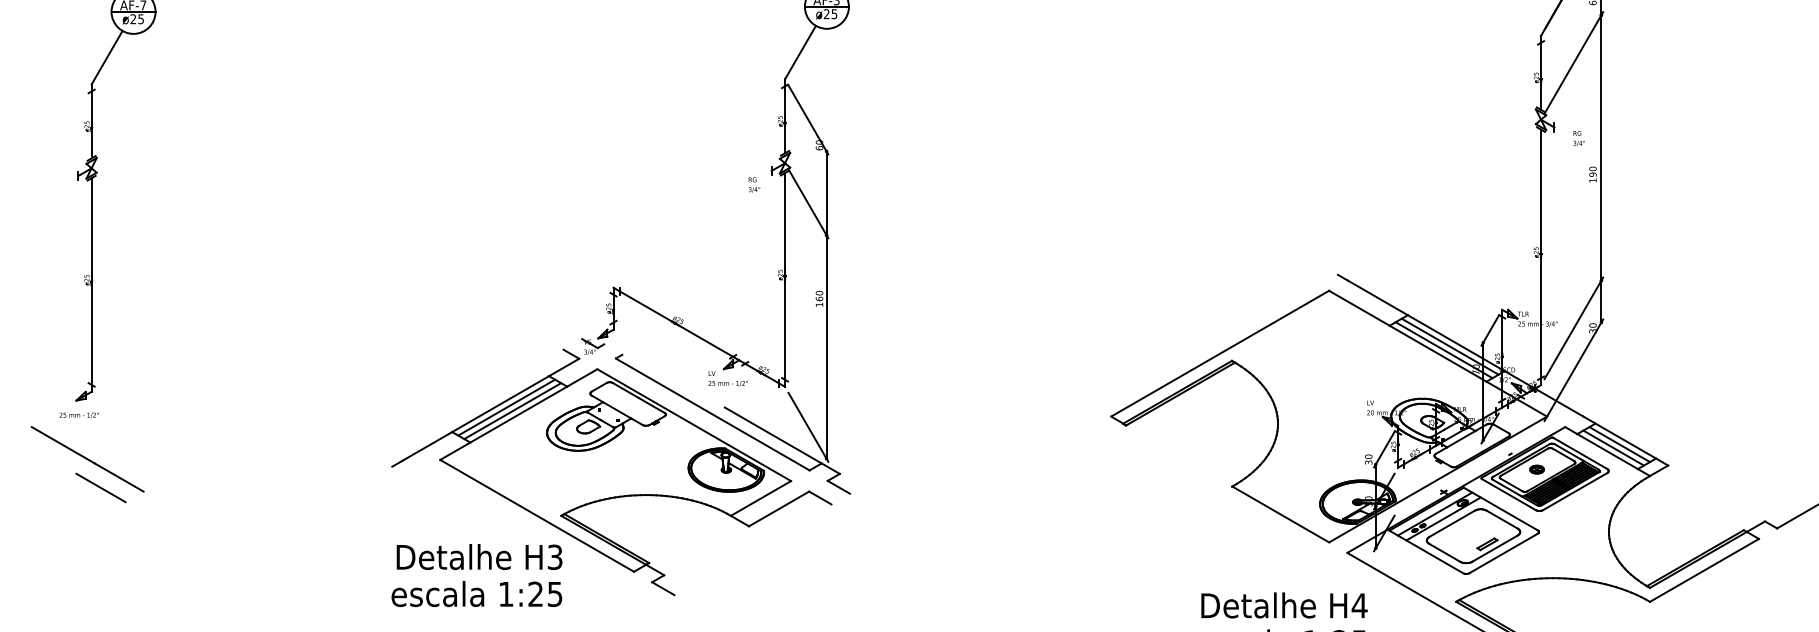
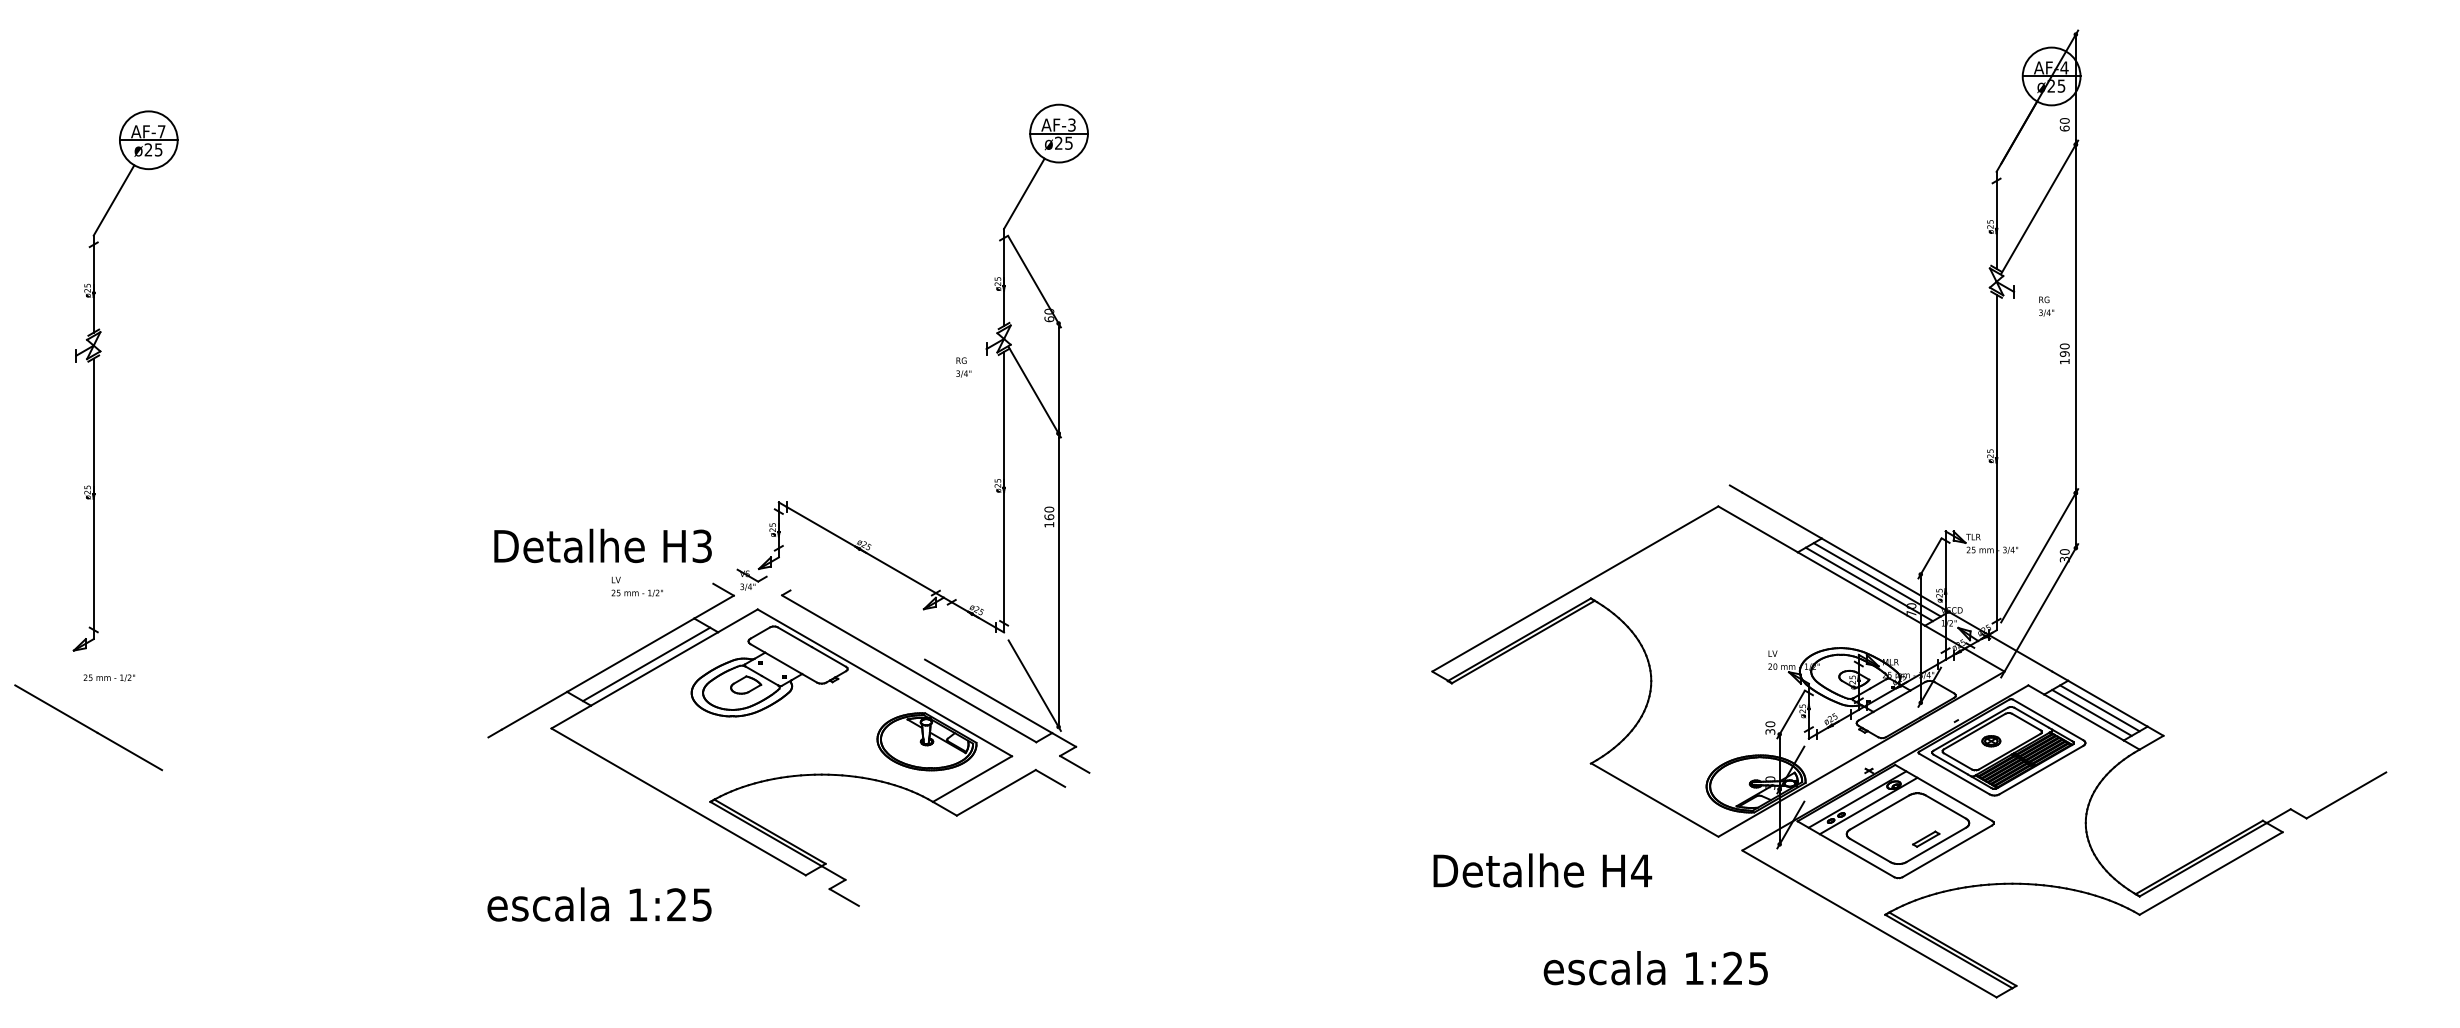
text: (727, 378) -> (636, 586), moved
line: (506, 407) -> (638, 659), removed
text: (78, 415) -> (108, 677), moved
line: (100, 487) -> (105, 764), removed
text: (479, 556) -> (602, 545), moved
text: (1284, 605) -> (1542, 870), moved

